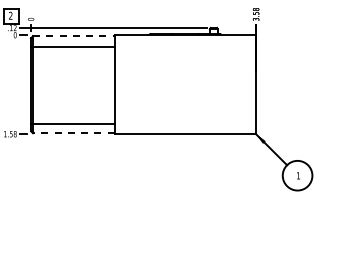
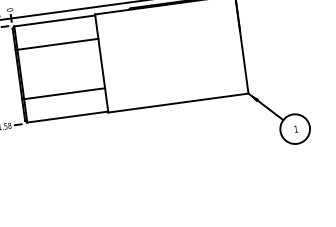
line: (73, 36) -> (54, 21), dashed -> solid
line: (72, 46) -> (56, 44), moved
line: (72, 123) -> (63, 93), moved
line: (73, 133) -> (67, 117), dashed -> solid

